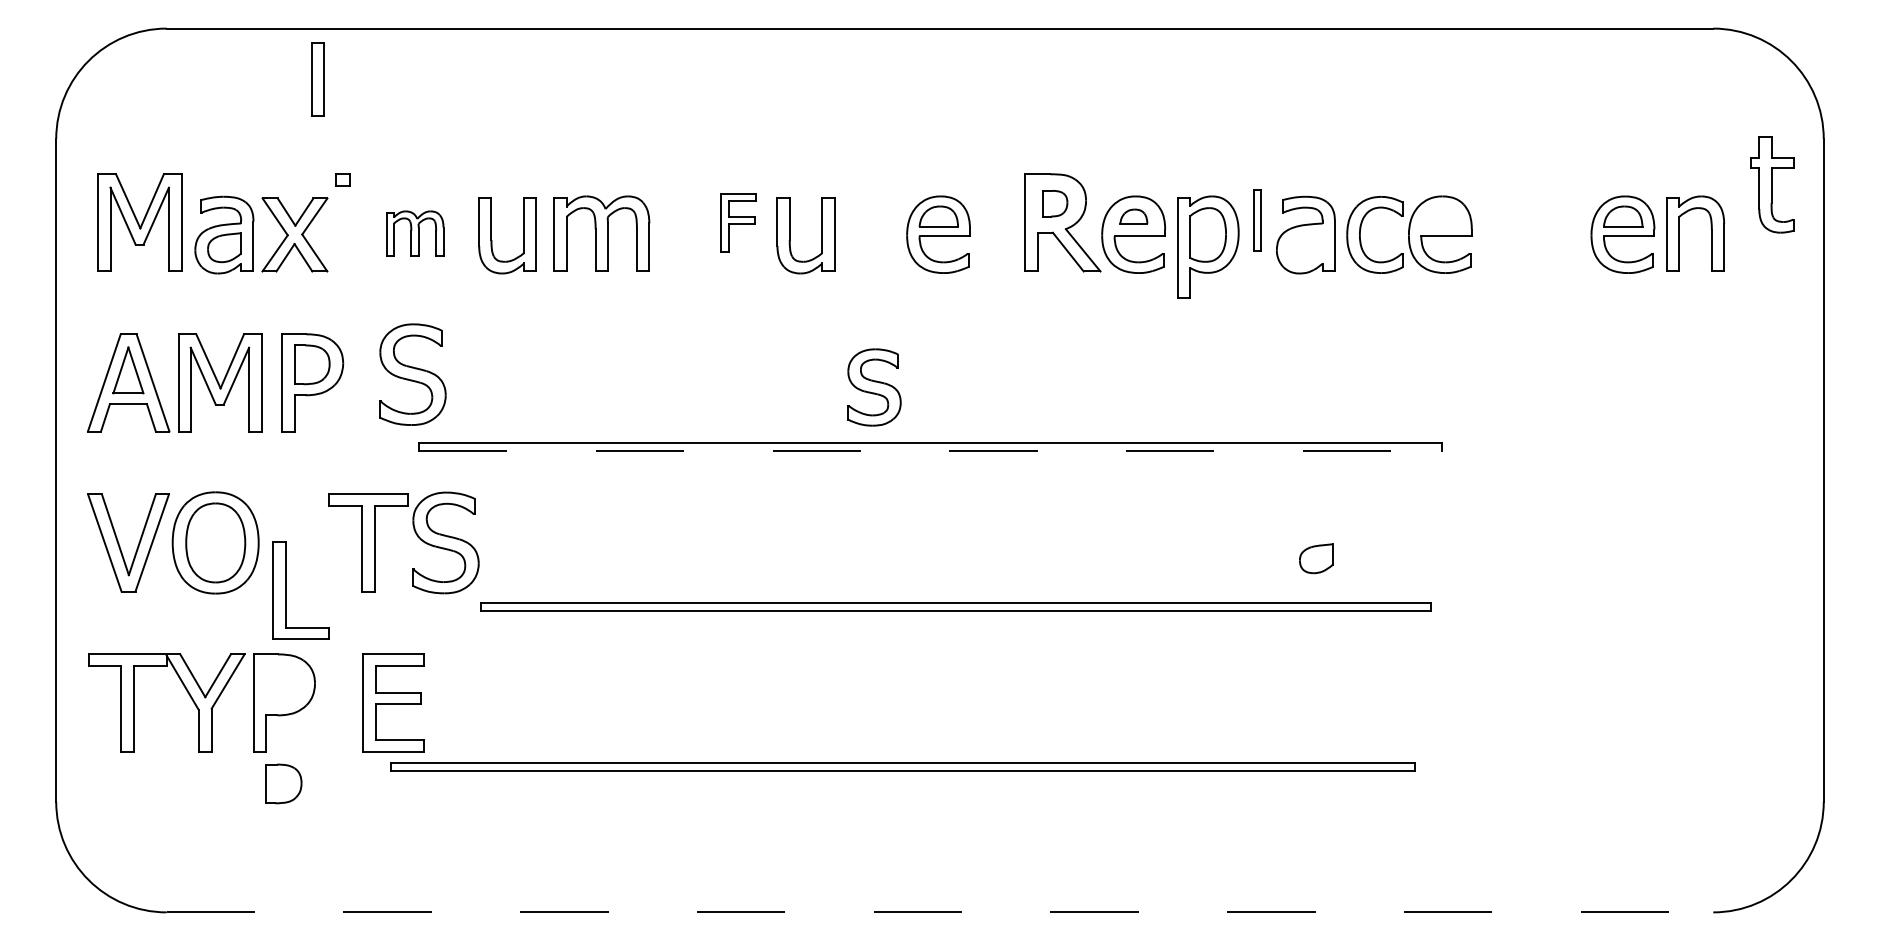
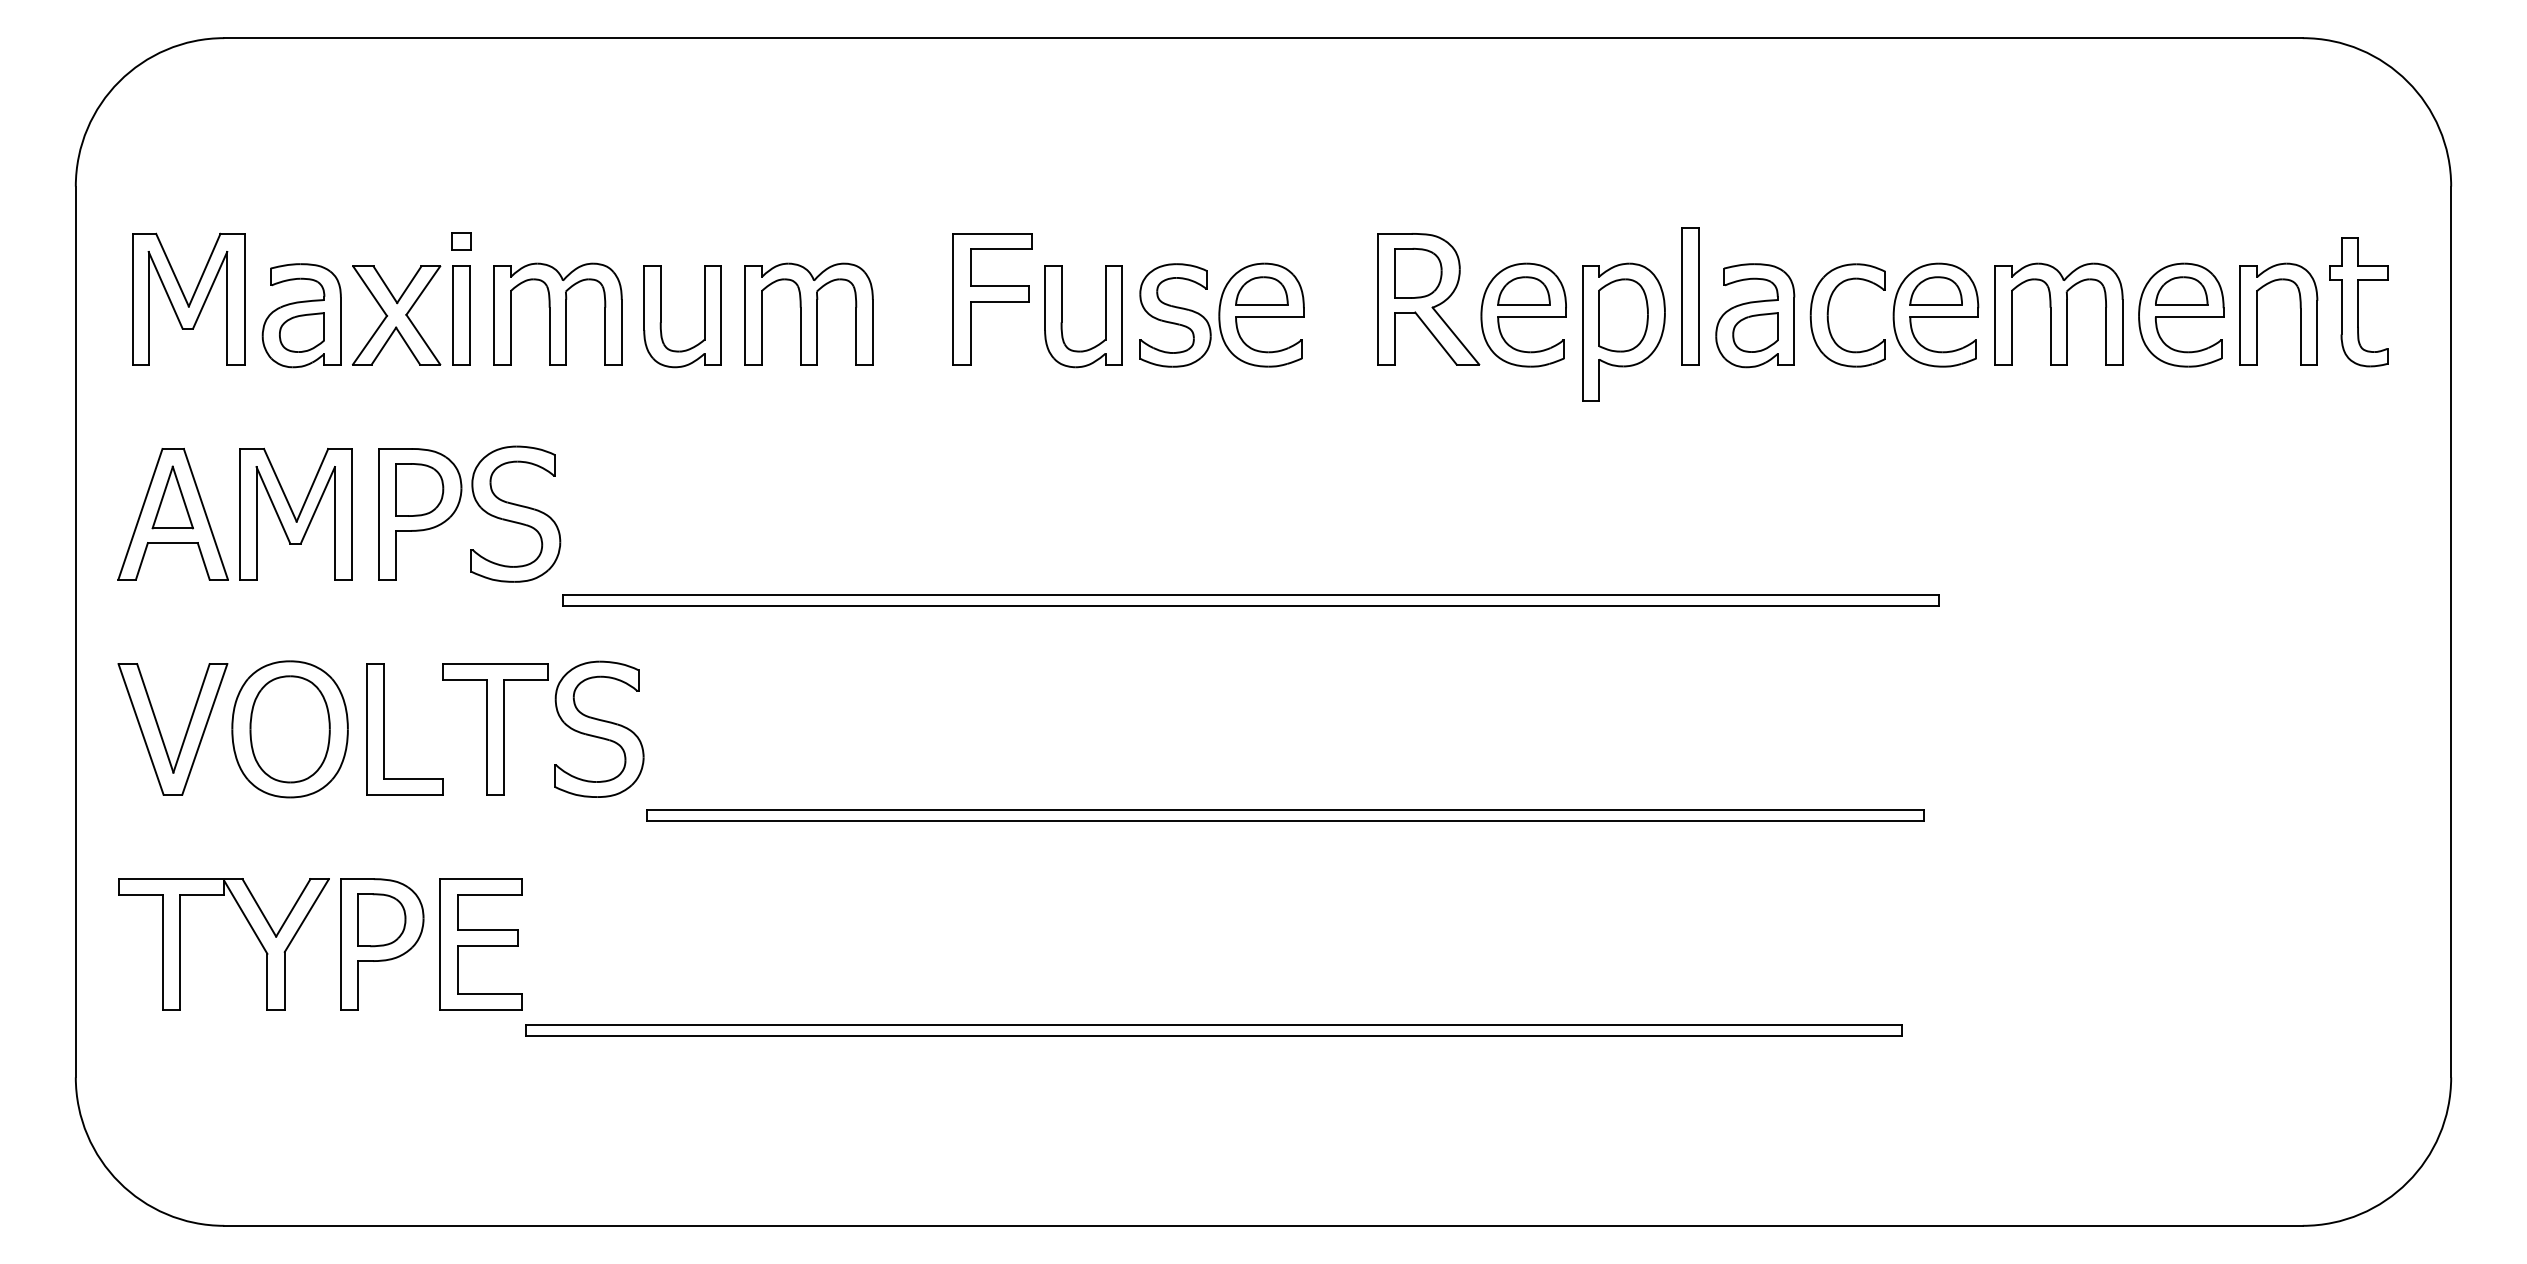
part: (317, 79) -> (461, 315), moved
part: (1771, 185) -> (2358, 302), moved
part: (1055, 203) -> (1418, 273), size x1.43
part: (1133, 216) -> (1523, 290), size x1.43
part: (1440, 216) -> (1935, 290), added
part: (1257, 220) -> (1690, 296), size x1.67
part: (738, 223) -> (992, 299), size x1.67
part: (414, 233) -> (557, 313), size x1.67
part: (1531, 233) -> (2058, 313), added
part: (412, 374) -> (515, 513), moved
part: (874, 387) -> (1175, 315), moved
line: (930, 450) -> (1250, 605), dashed -> solid
part: (1316, 558) -> (1755, 332), moved
part: (285, 590) -> (384, 729), moved
part: (393, 703) -> (480, 944), moved
part: (283, 784) -> (381, 920), moved
line: (940, 912) -> (1263, 1225), dashed -> solid

